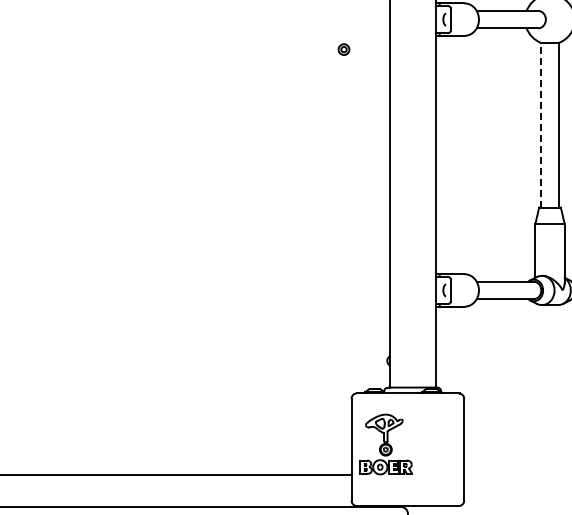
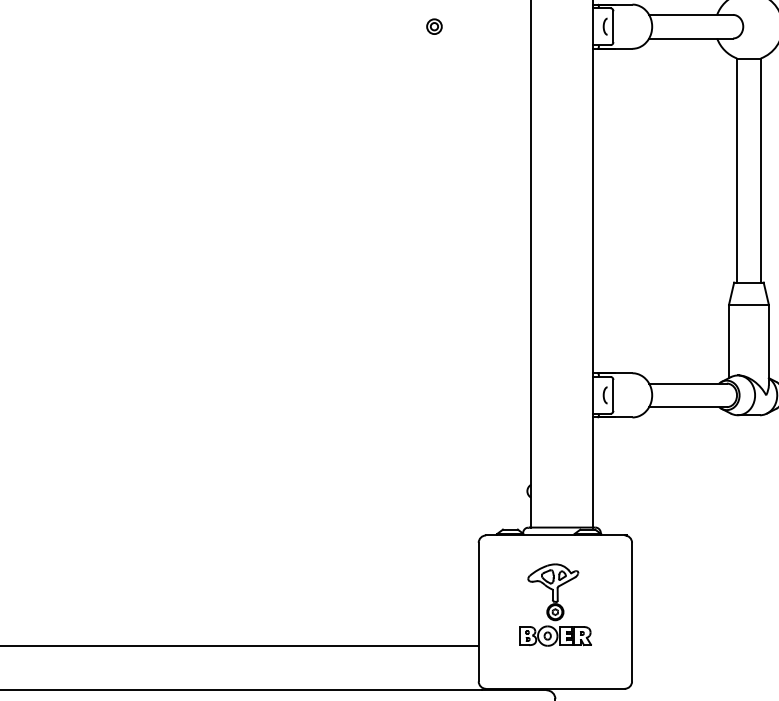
part: (343, 49) -> (433, 26), moved
line: (541, 124) -> (737, 169), dashed -> solid
part: (386, 444) -> (556, 605), moved

